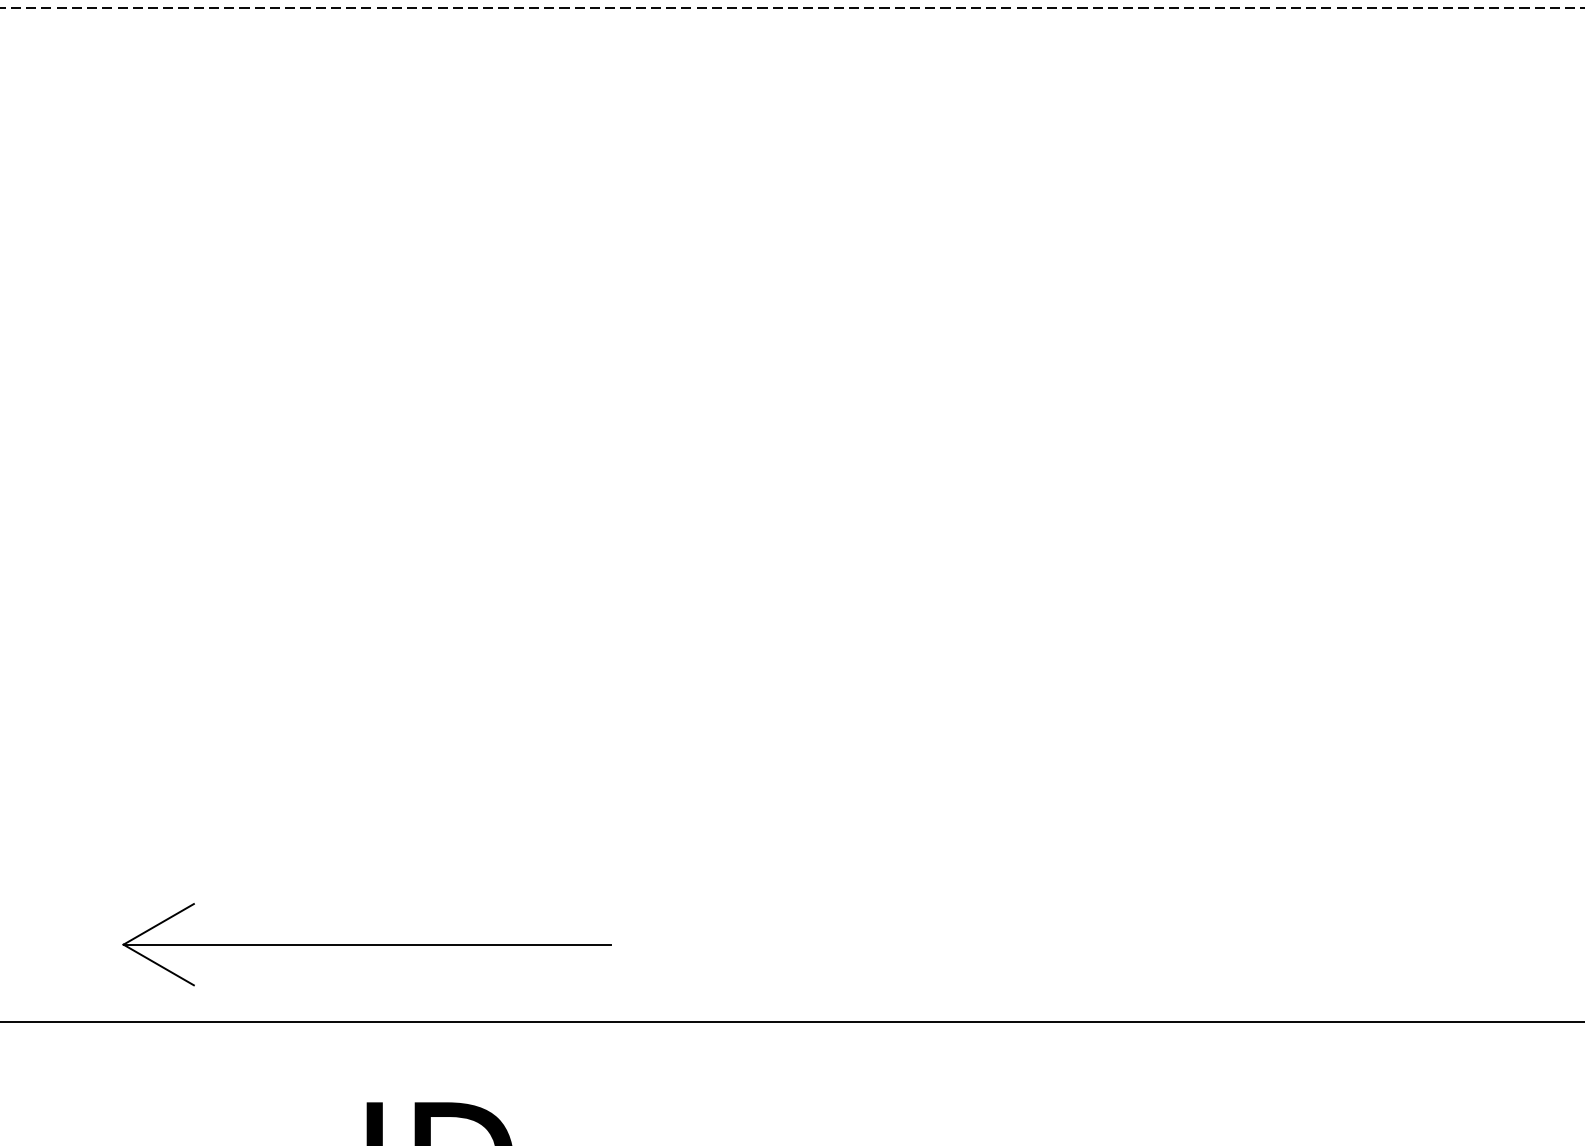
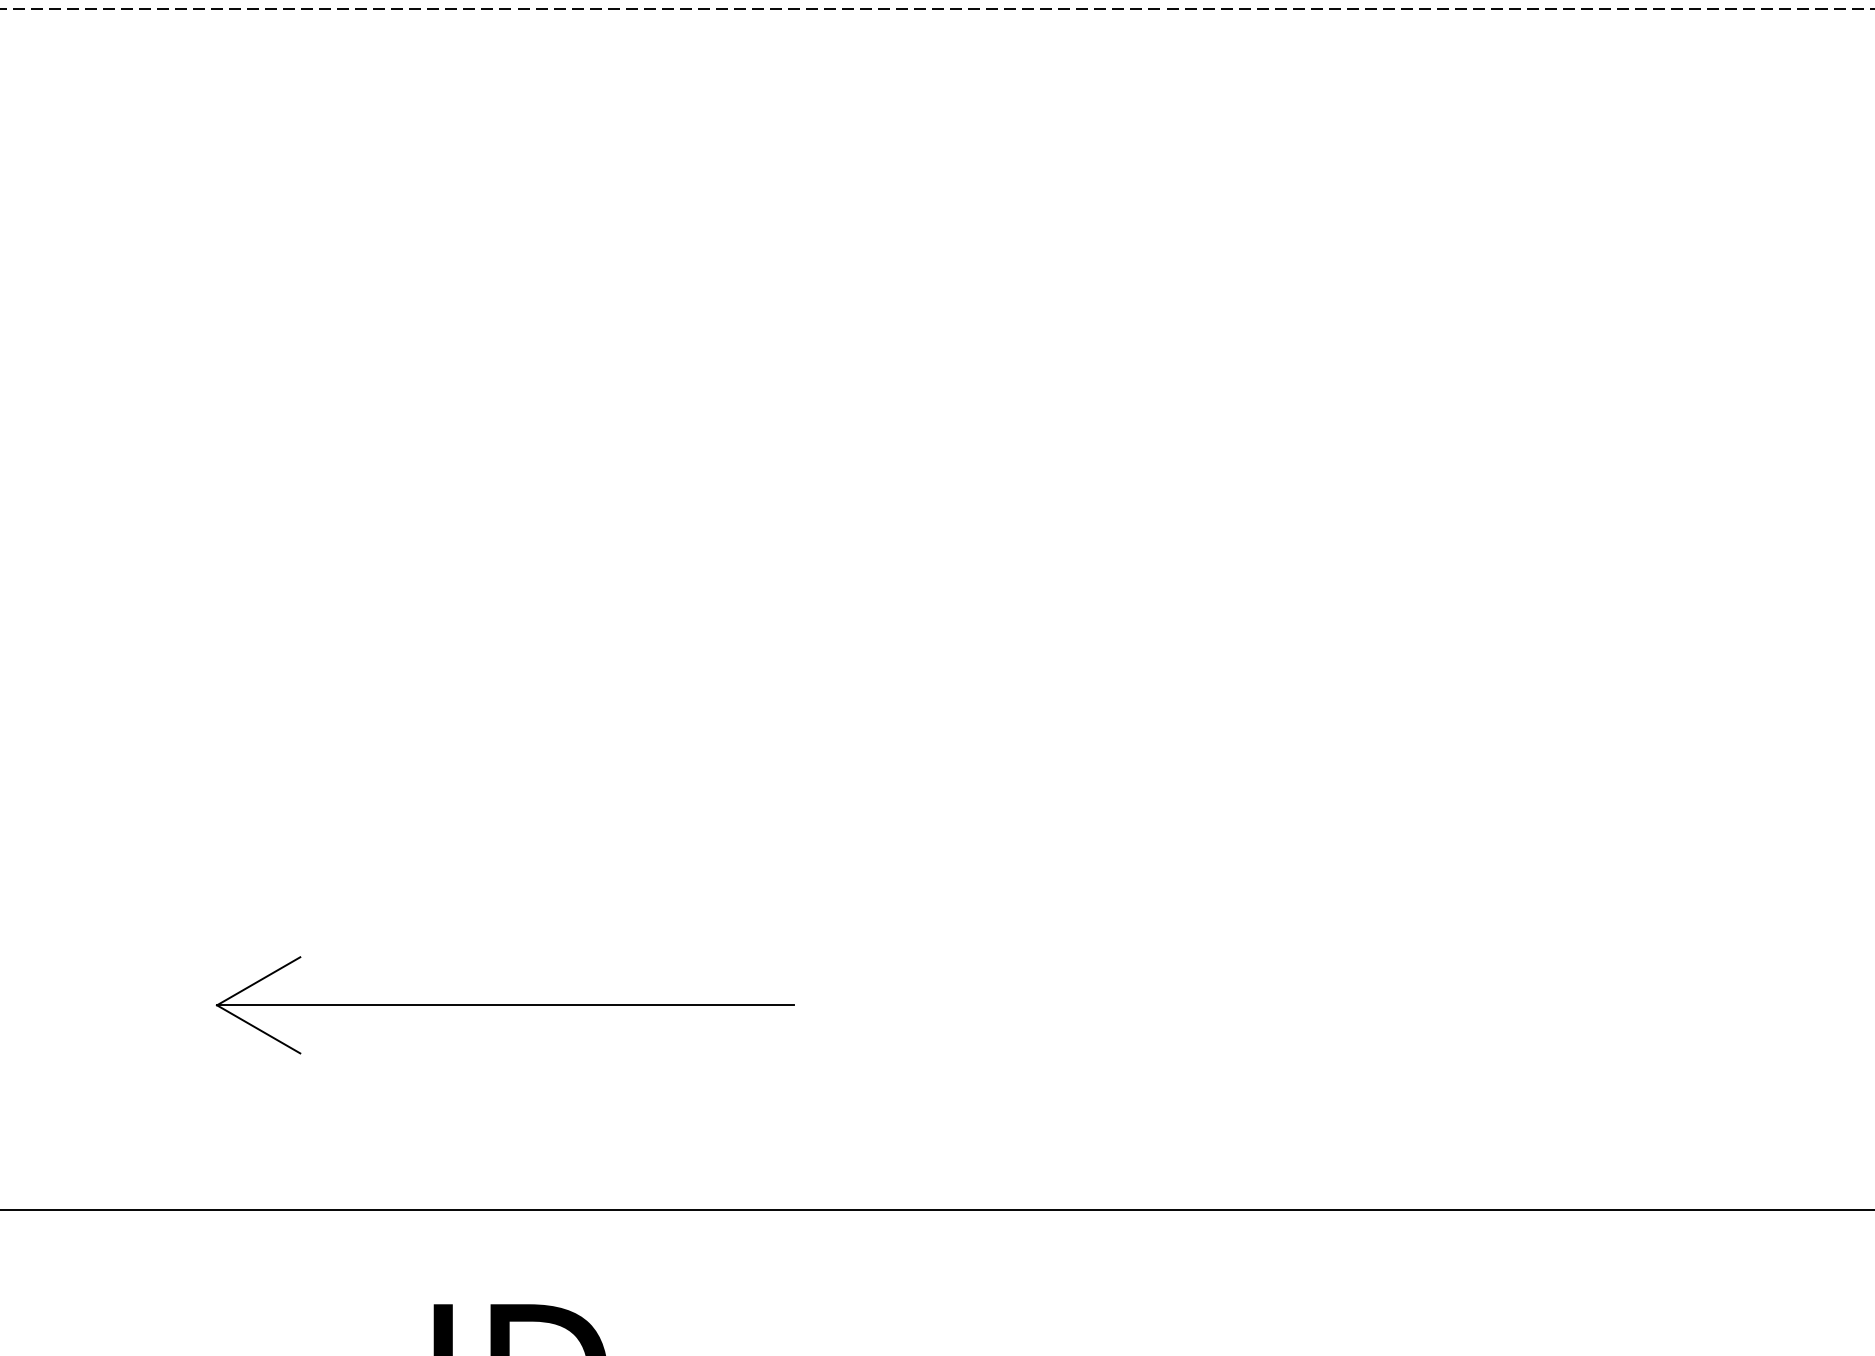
part: (366, 944) -> (504, 1005), moved

